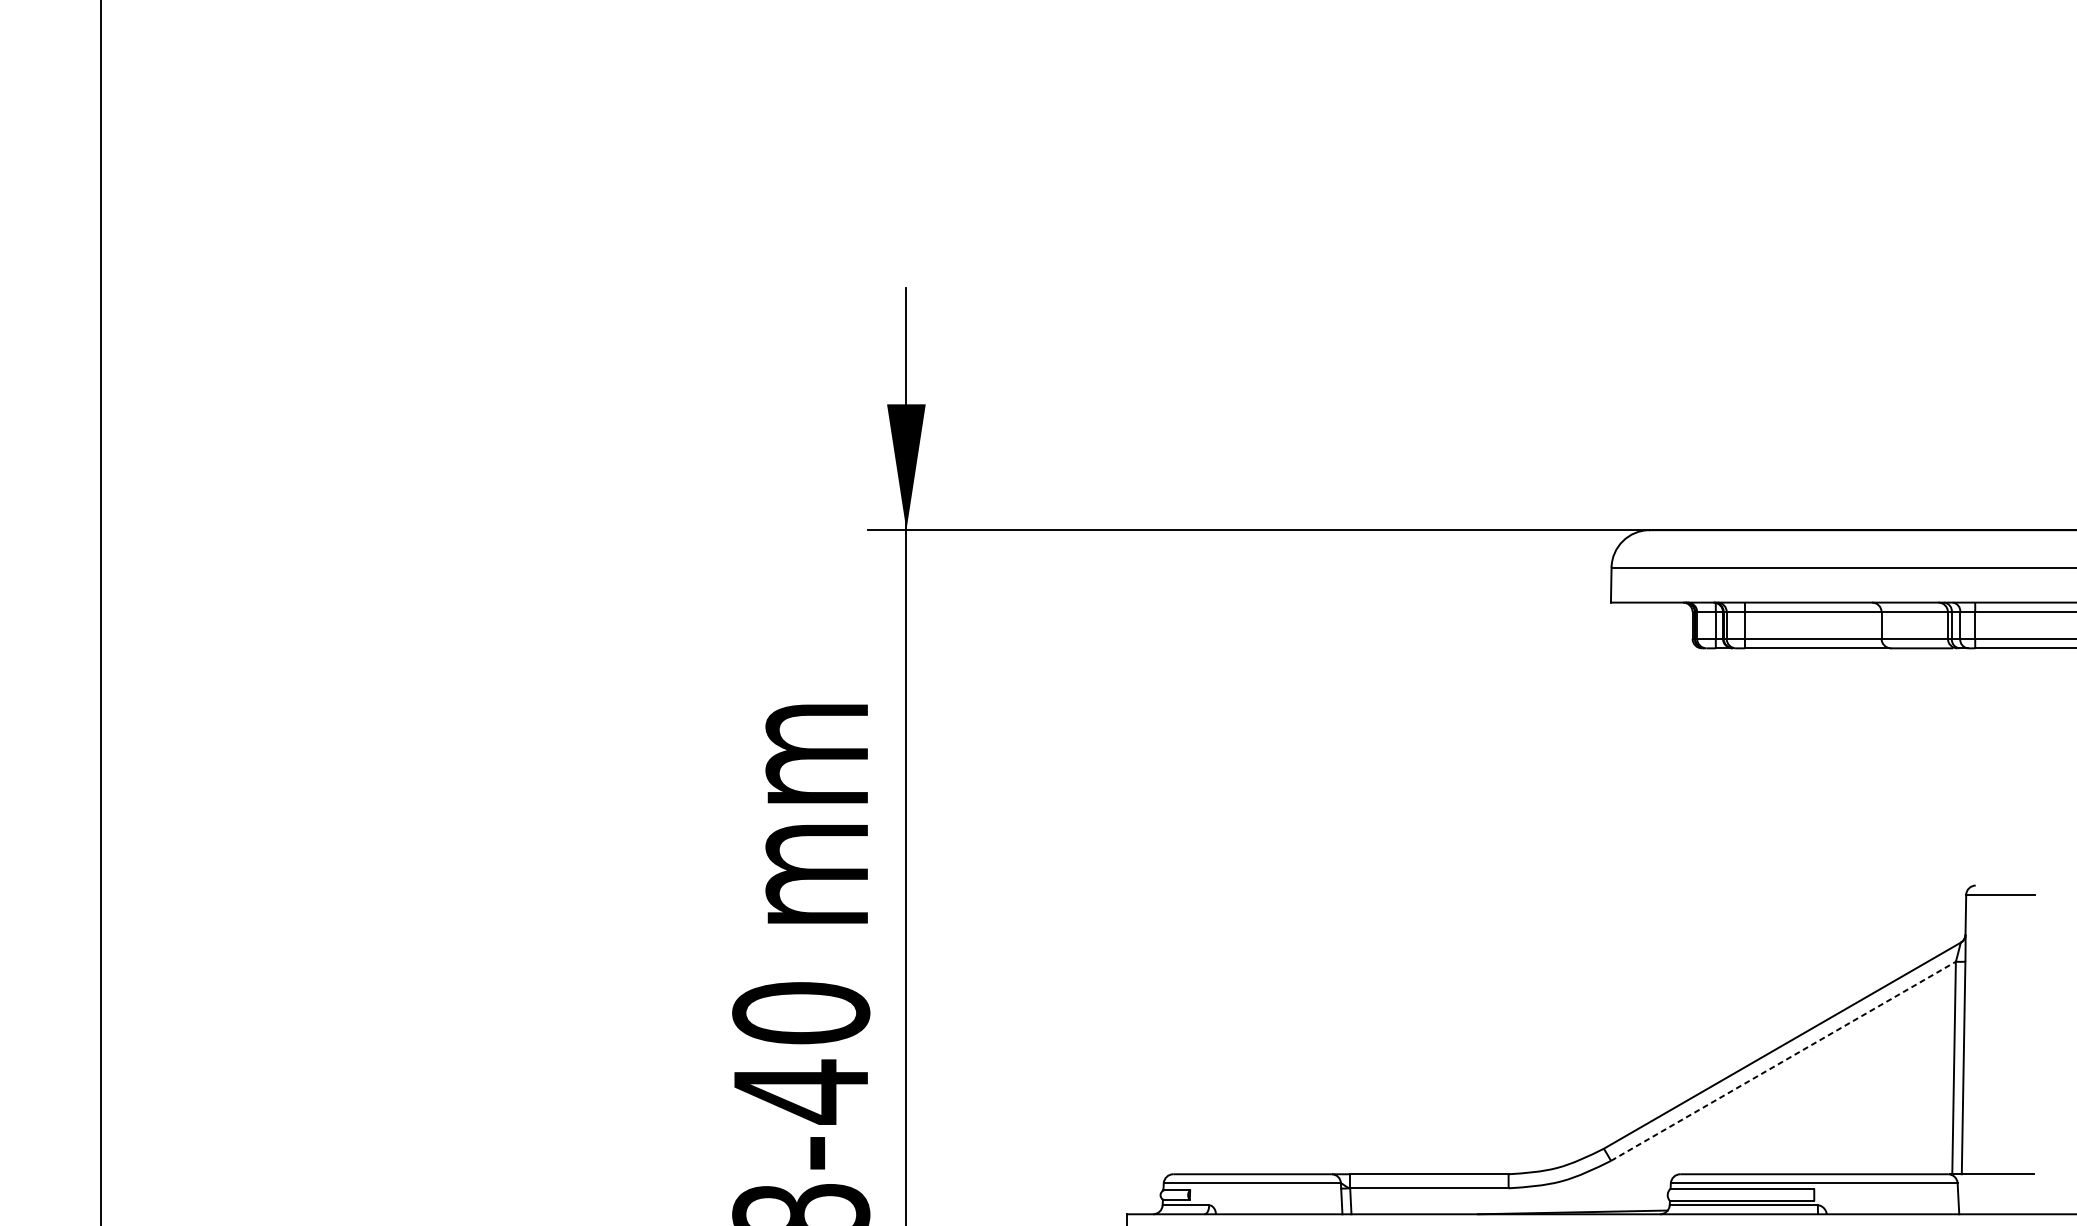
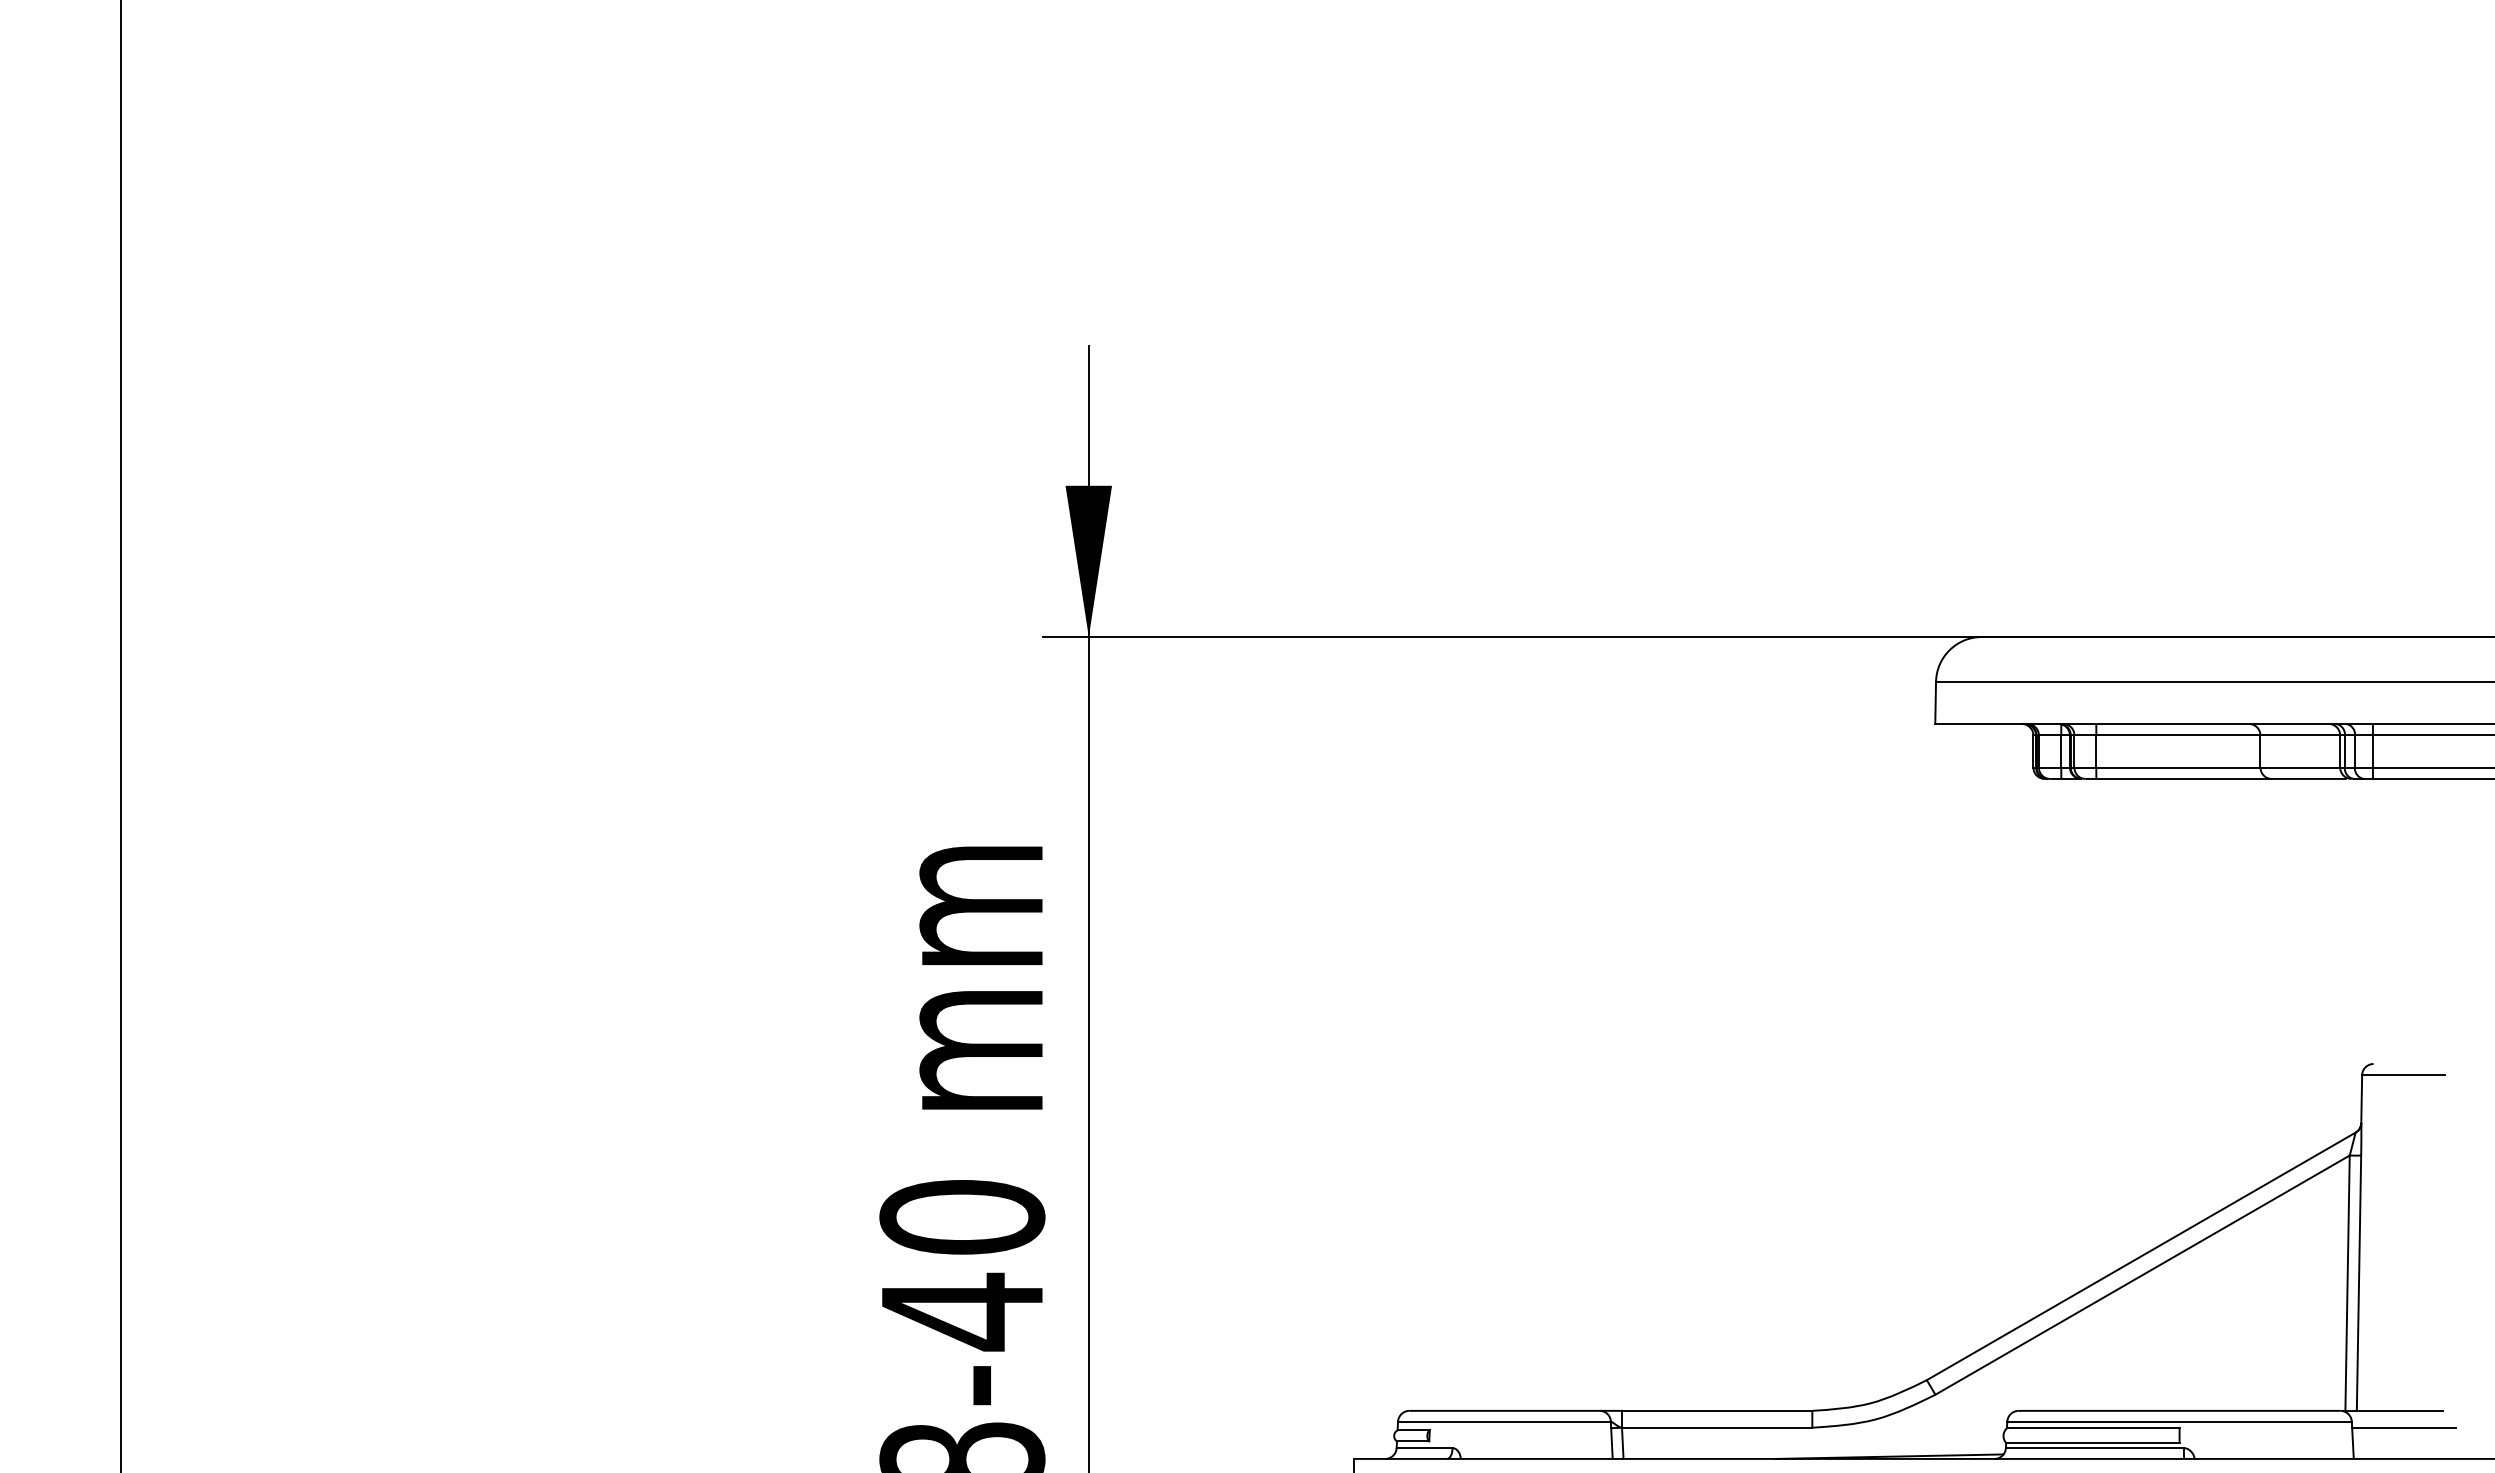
line: (1783, 1060) -> (2142, 1274), dashed -> solid
line: (2000, 1188) -> (2403, 1427), added

